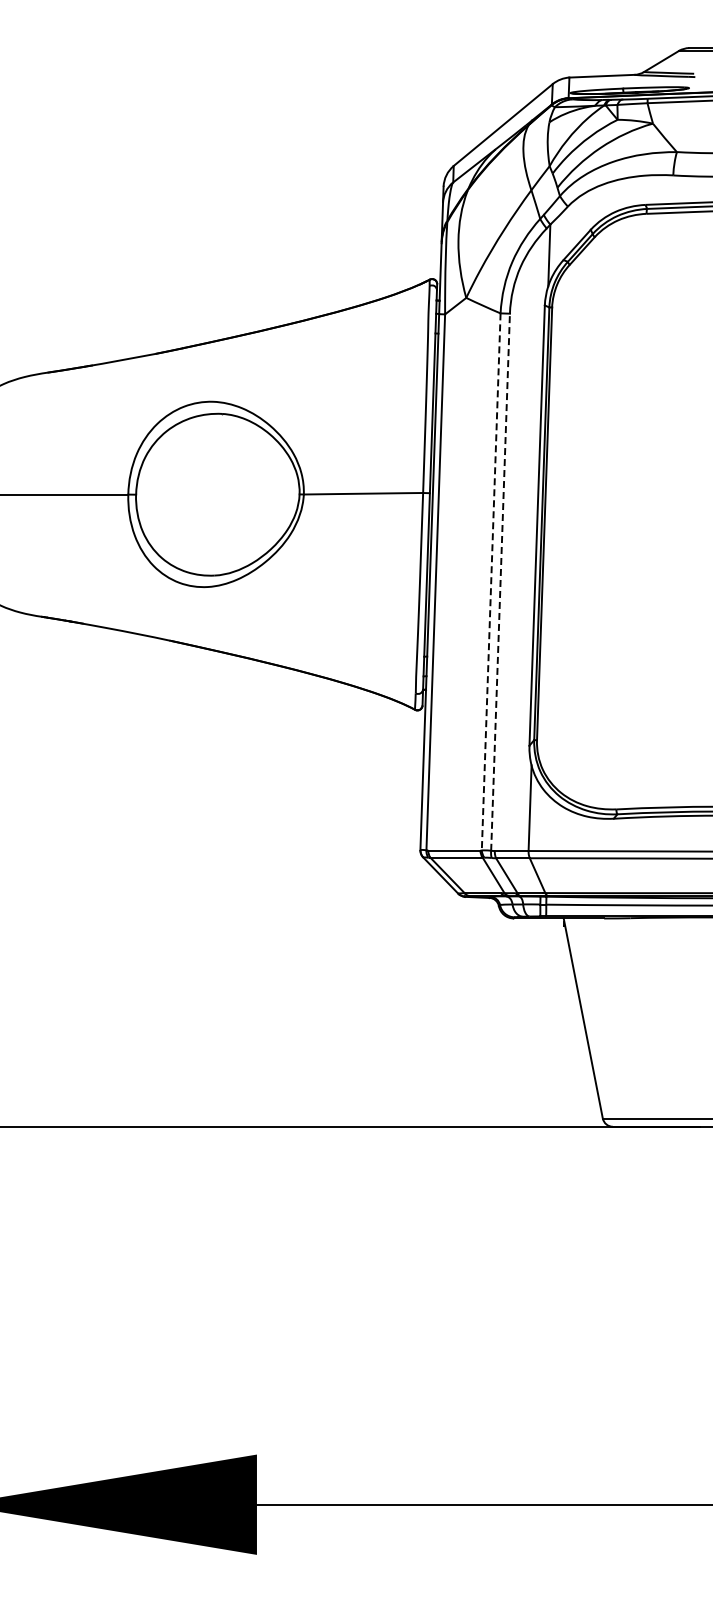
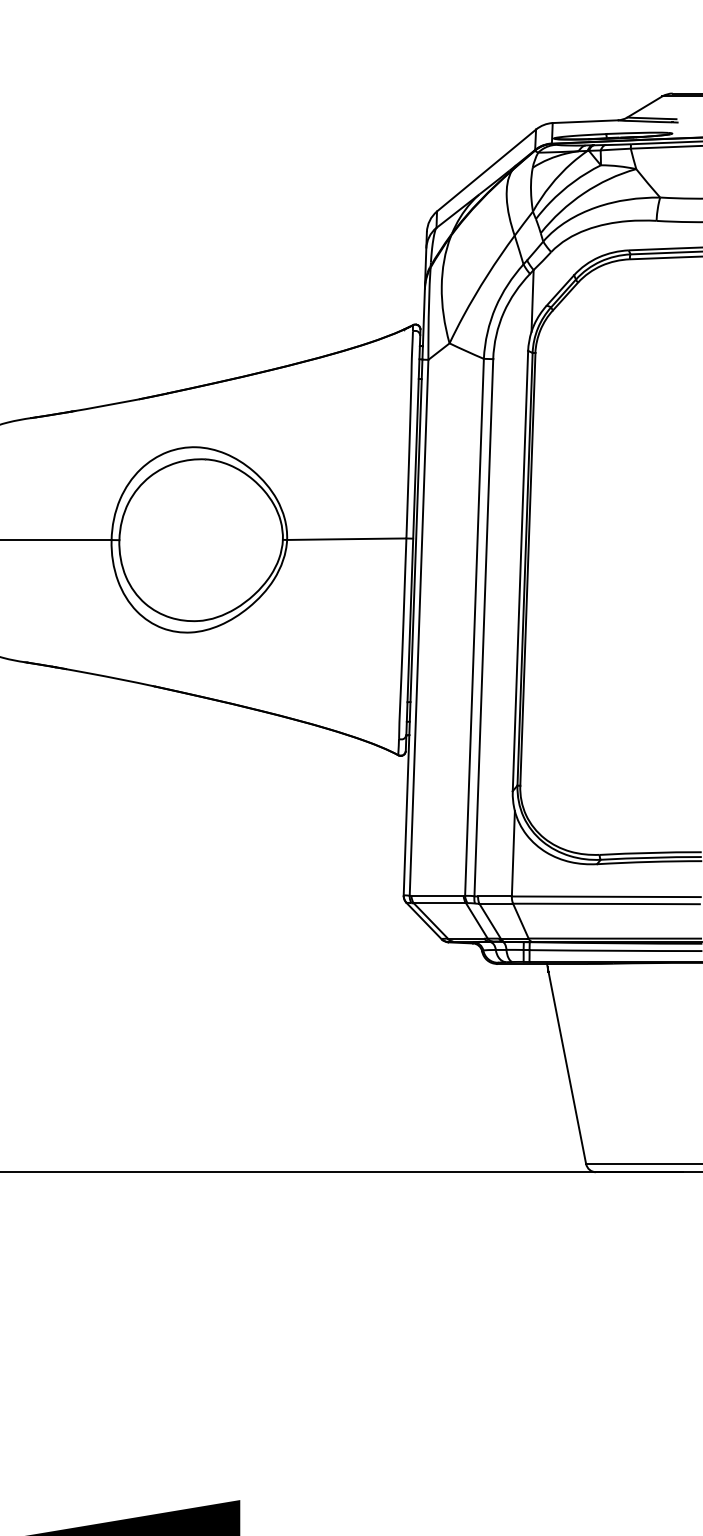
line: (491, 581) -> (474, 626), dashed -> solid
line: (500, 582) -> (483, 627), dashed -> solid

